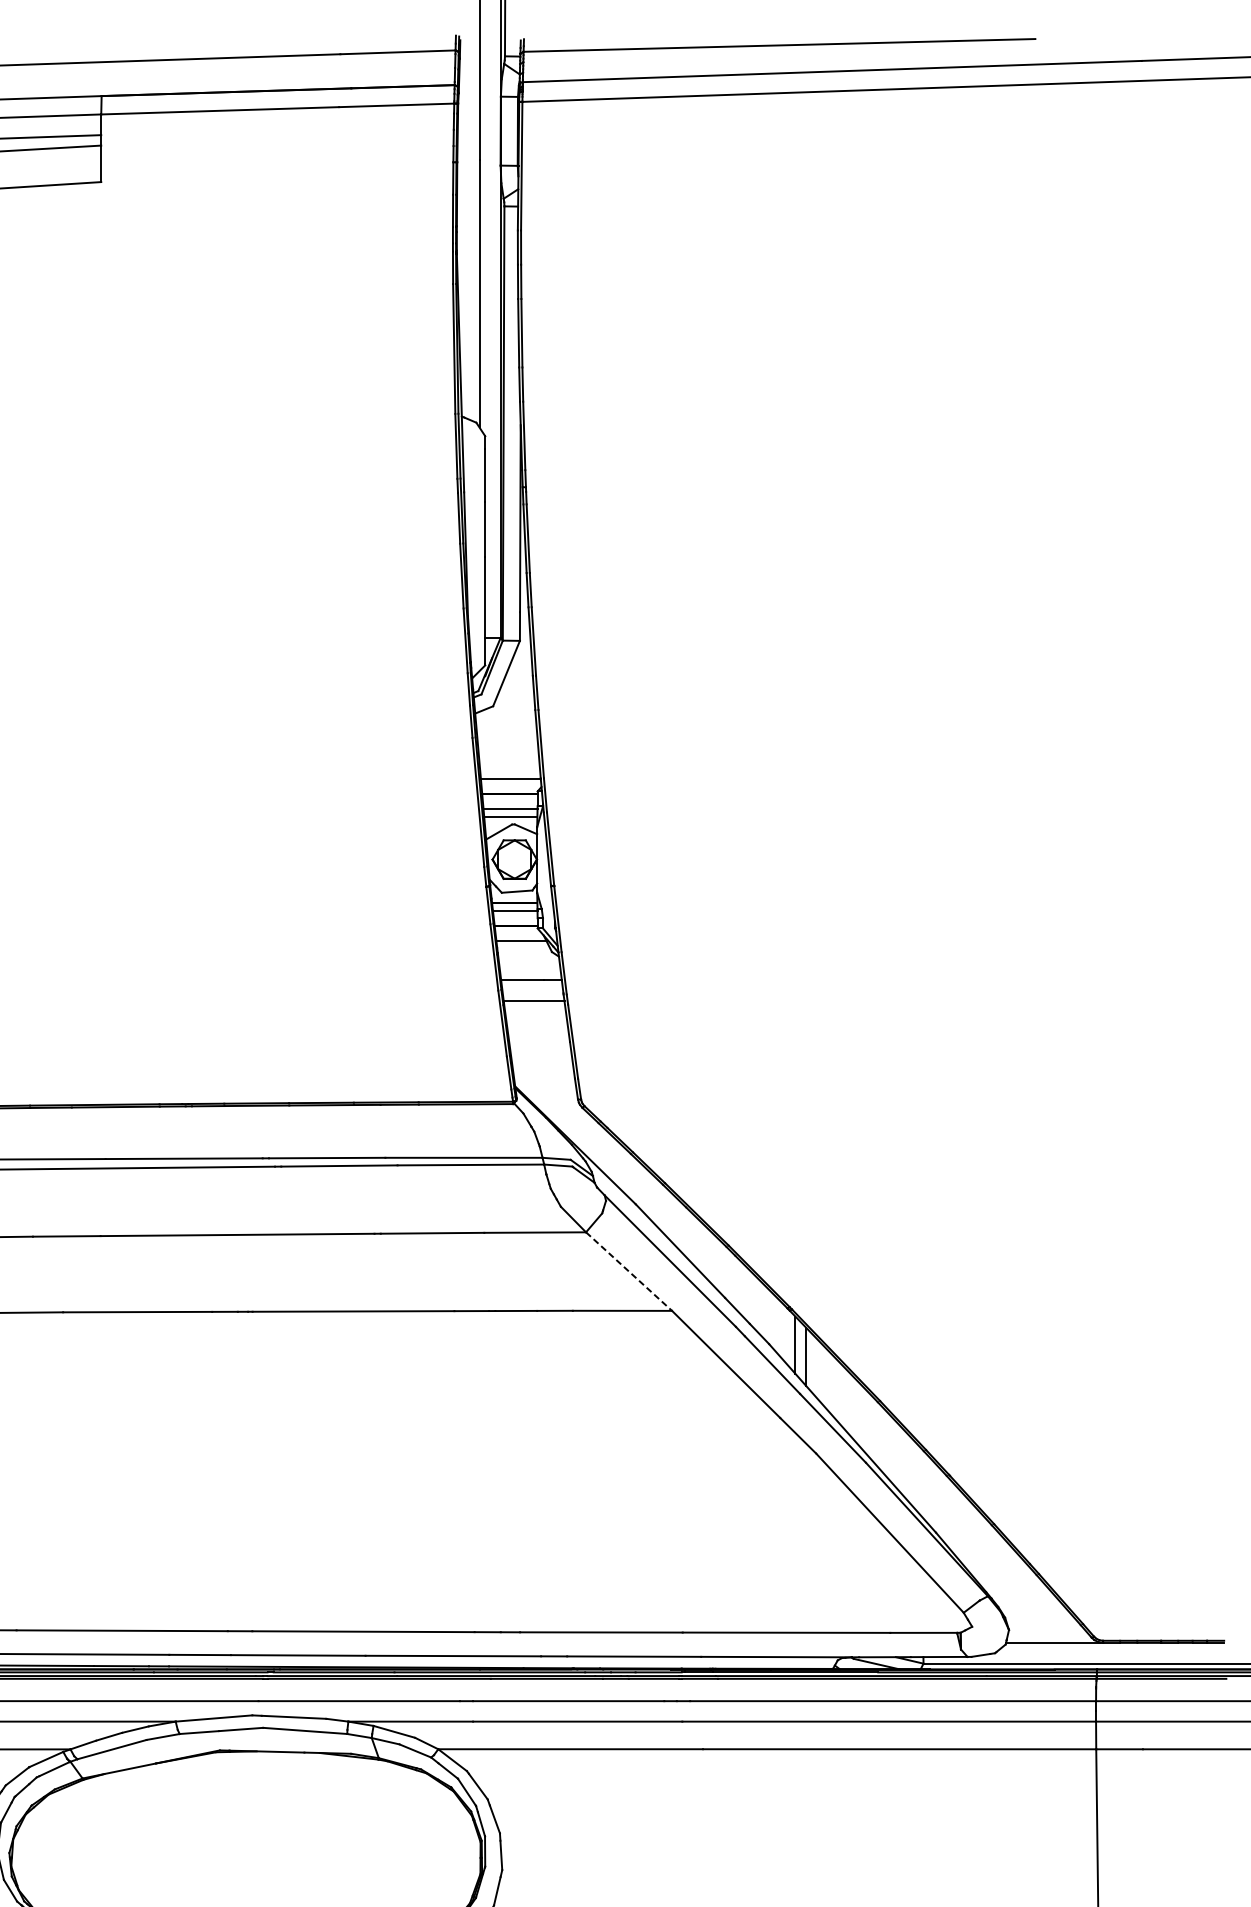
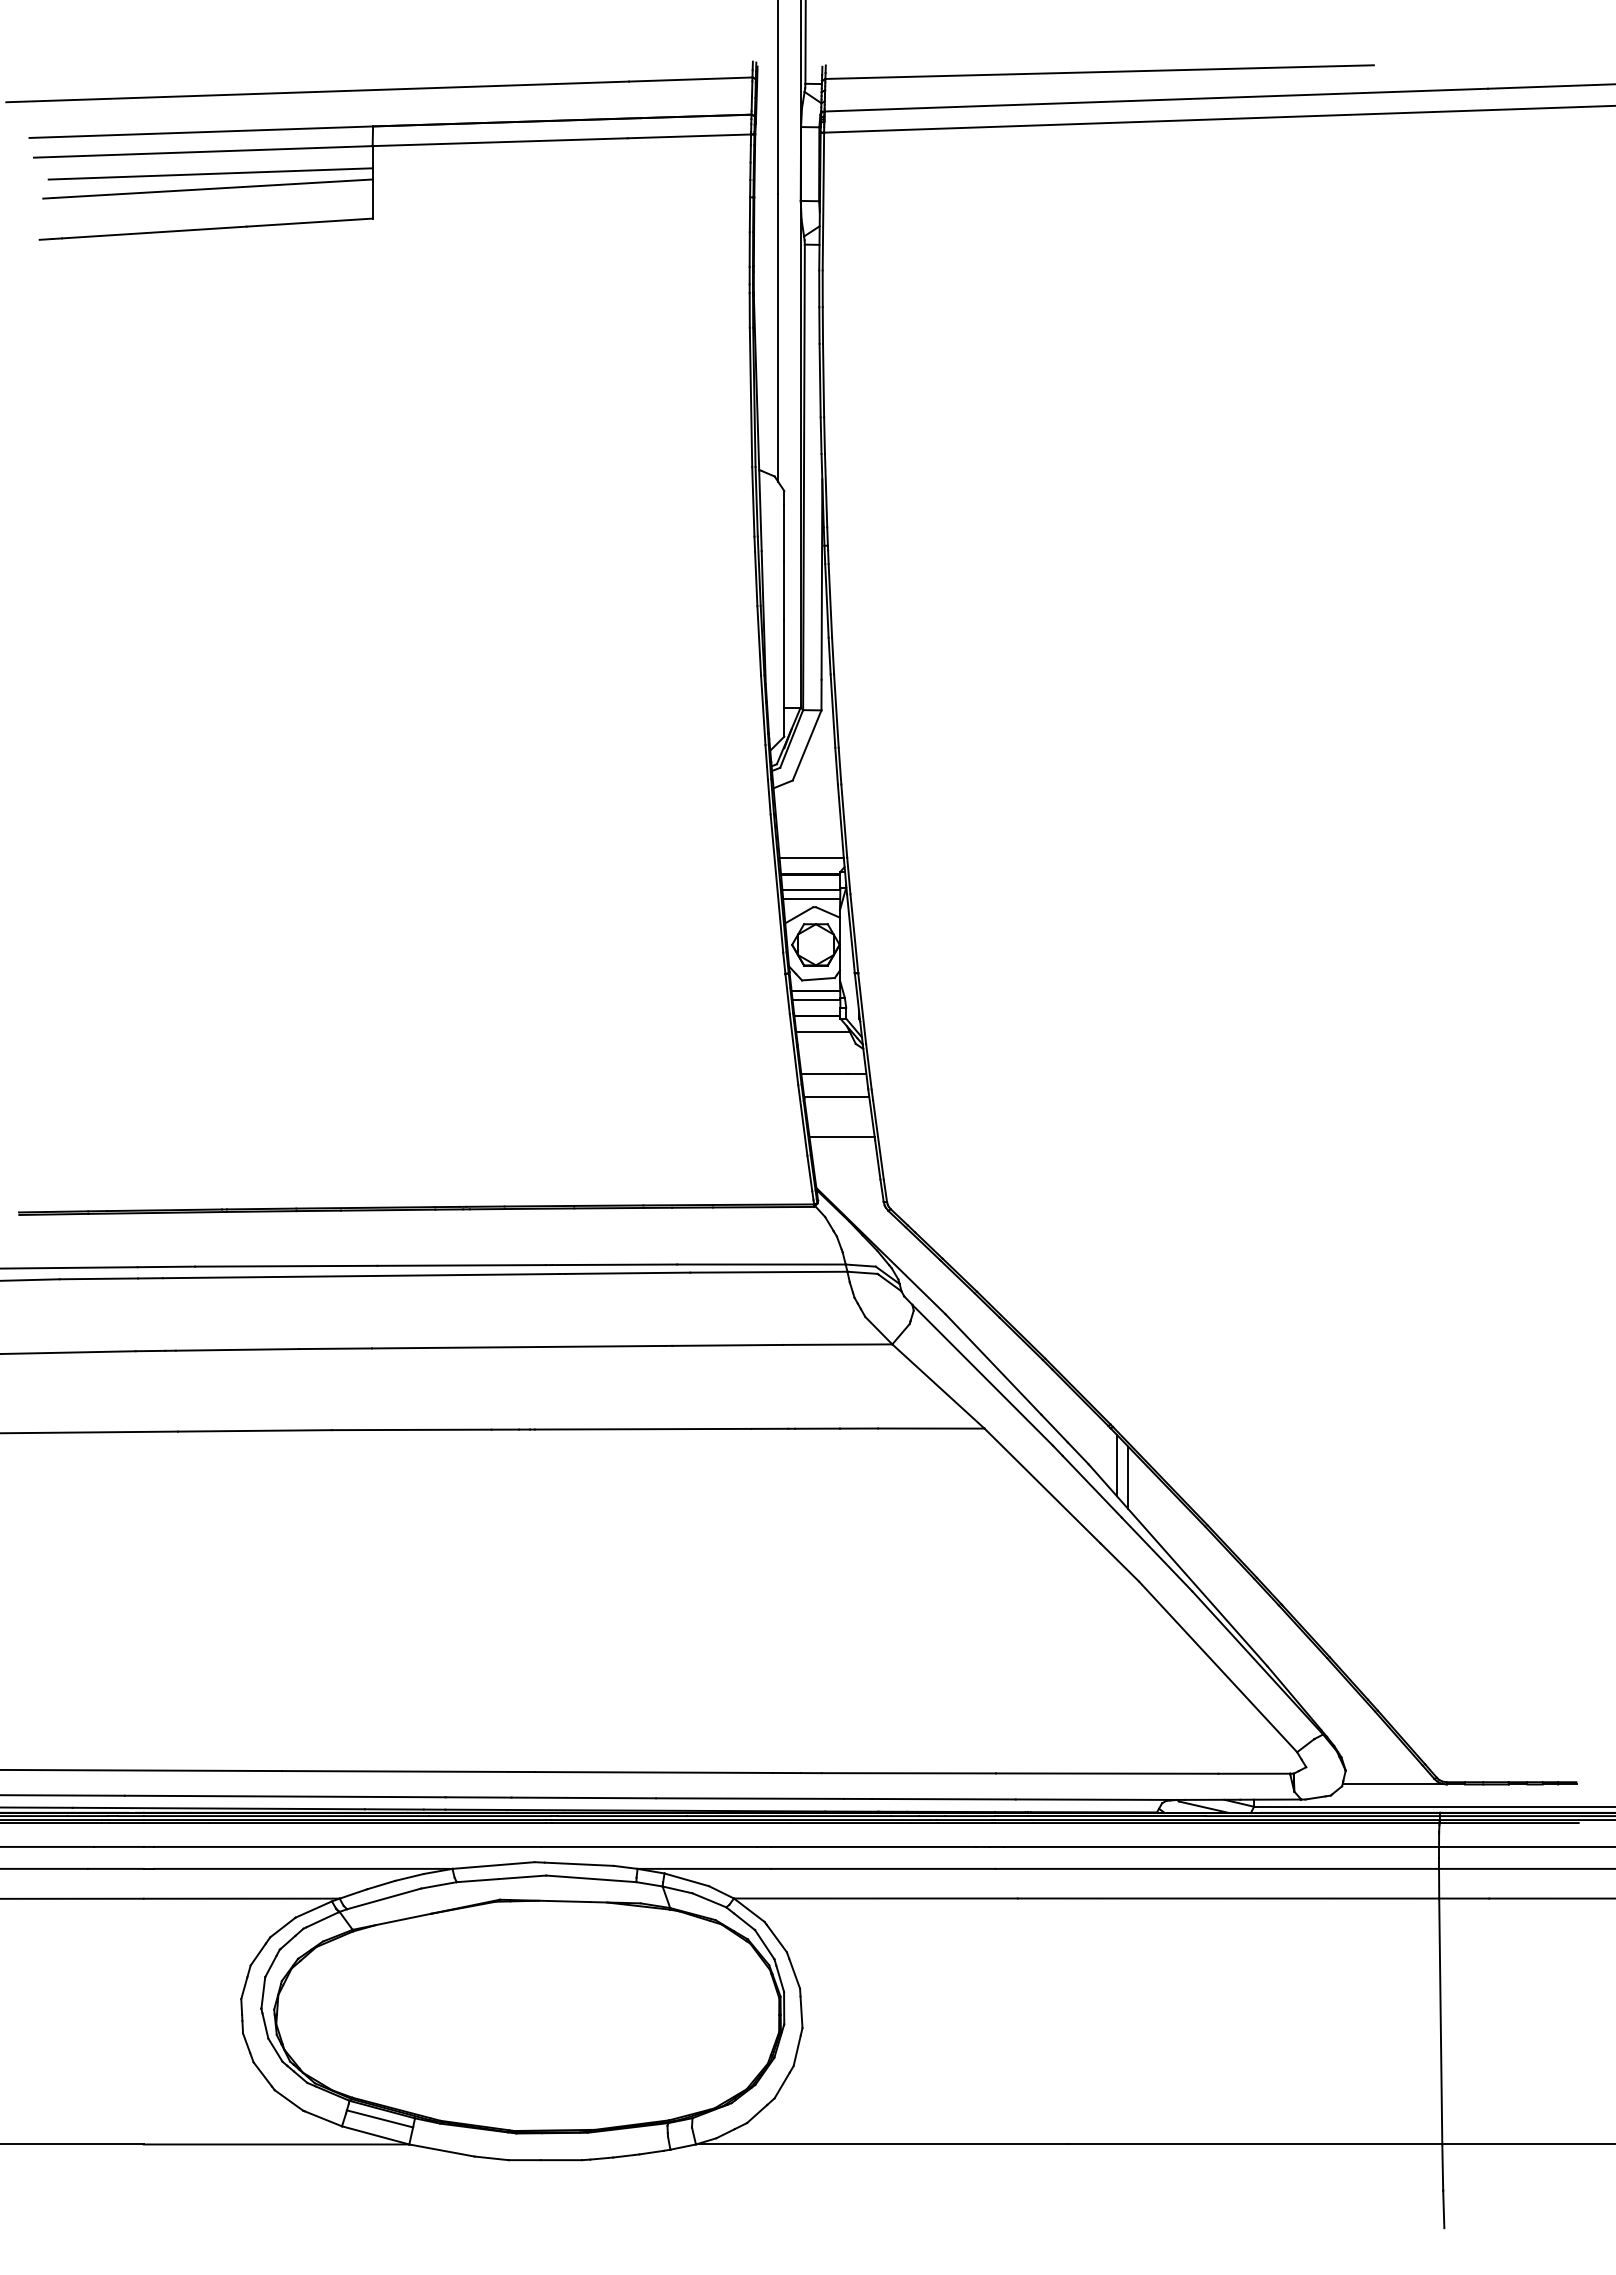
line: (538, 1039) -> (841, 1137), added
line: (629, 1271) -> (938, 1386), dashed -> solid

